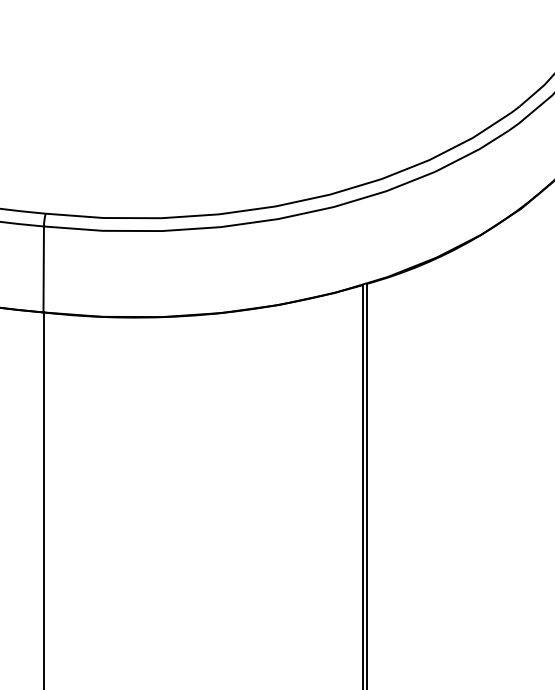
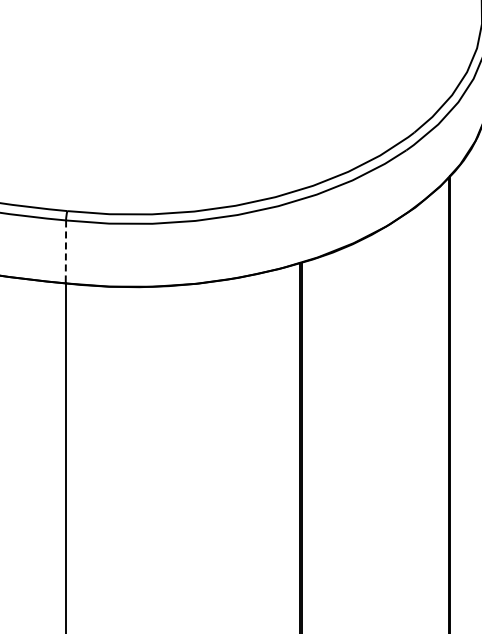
line: (43, 270) -> (65, 252), solid -> dashed

